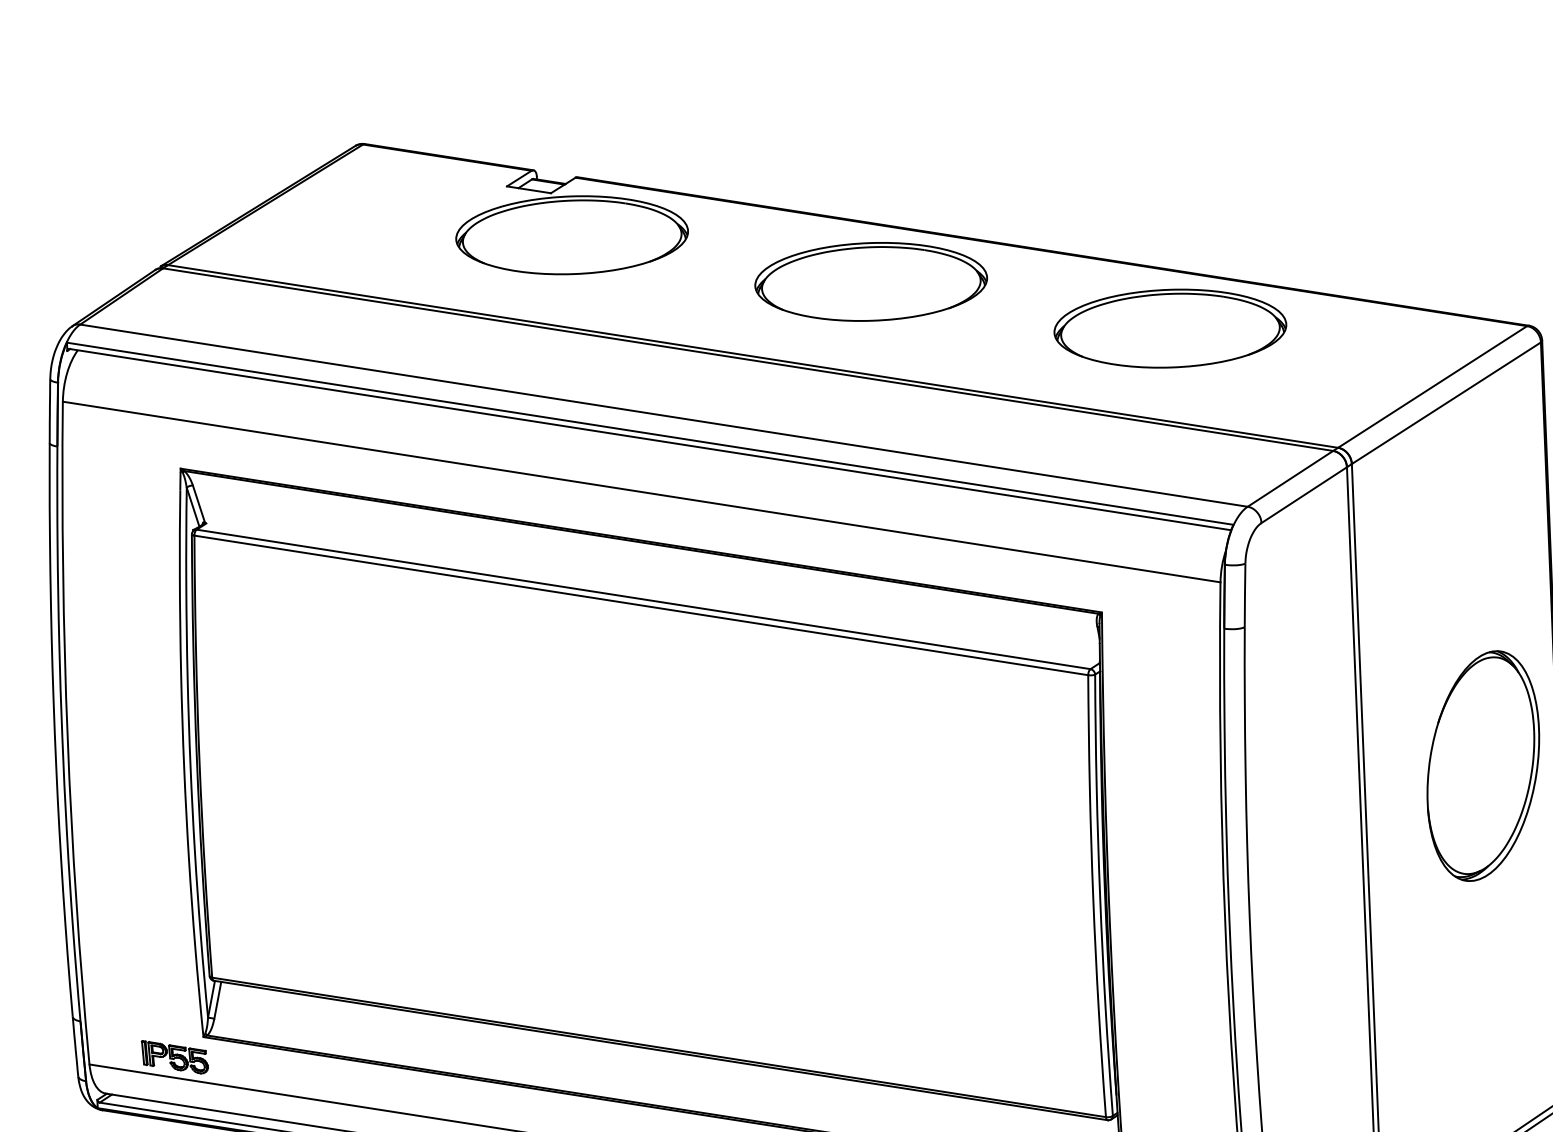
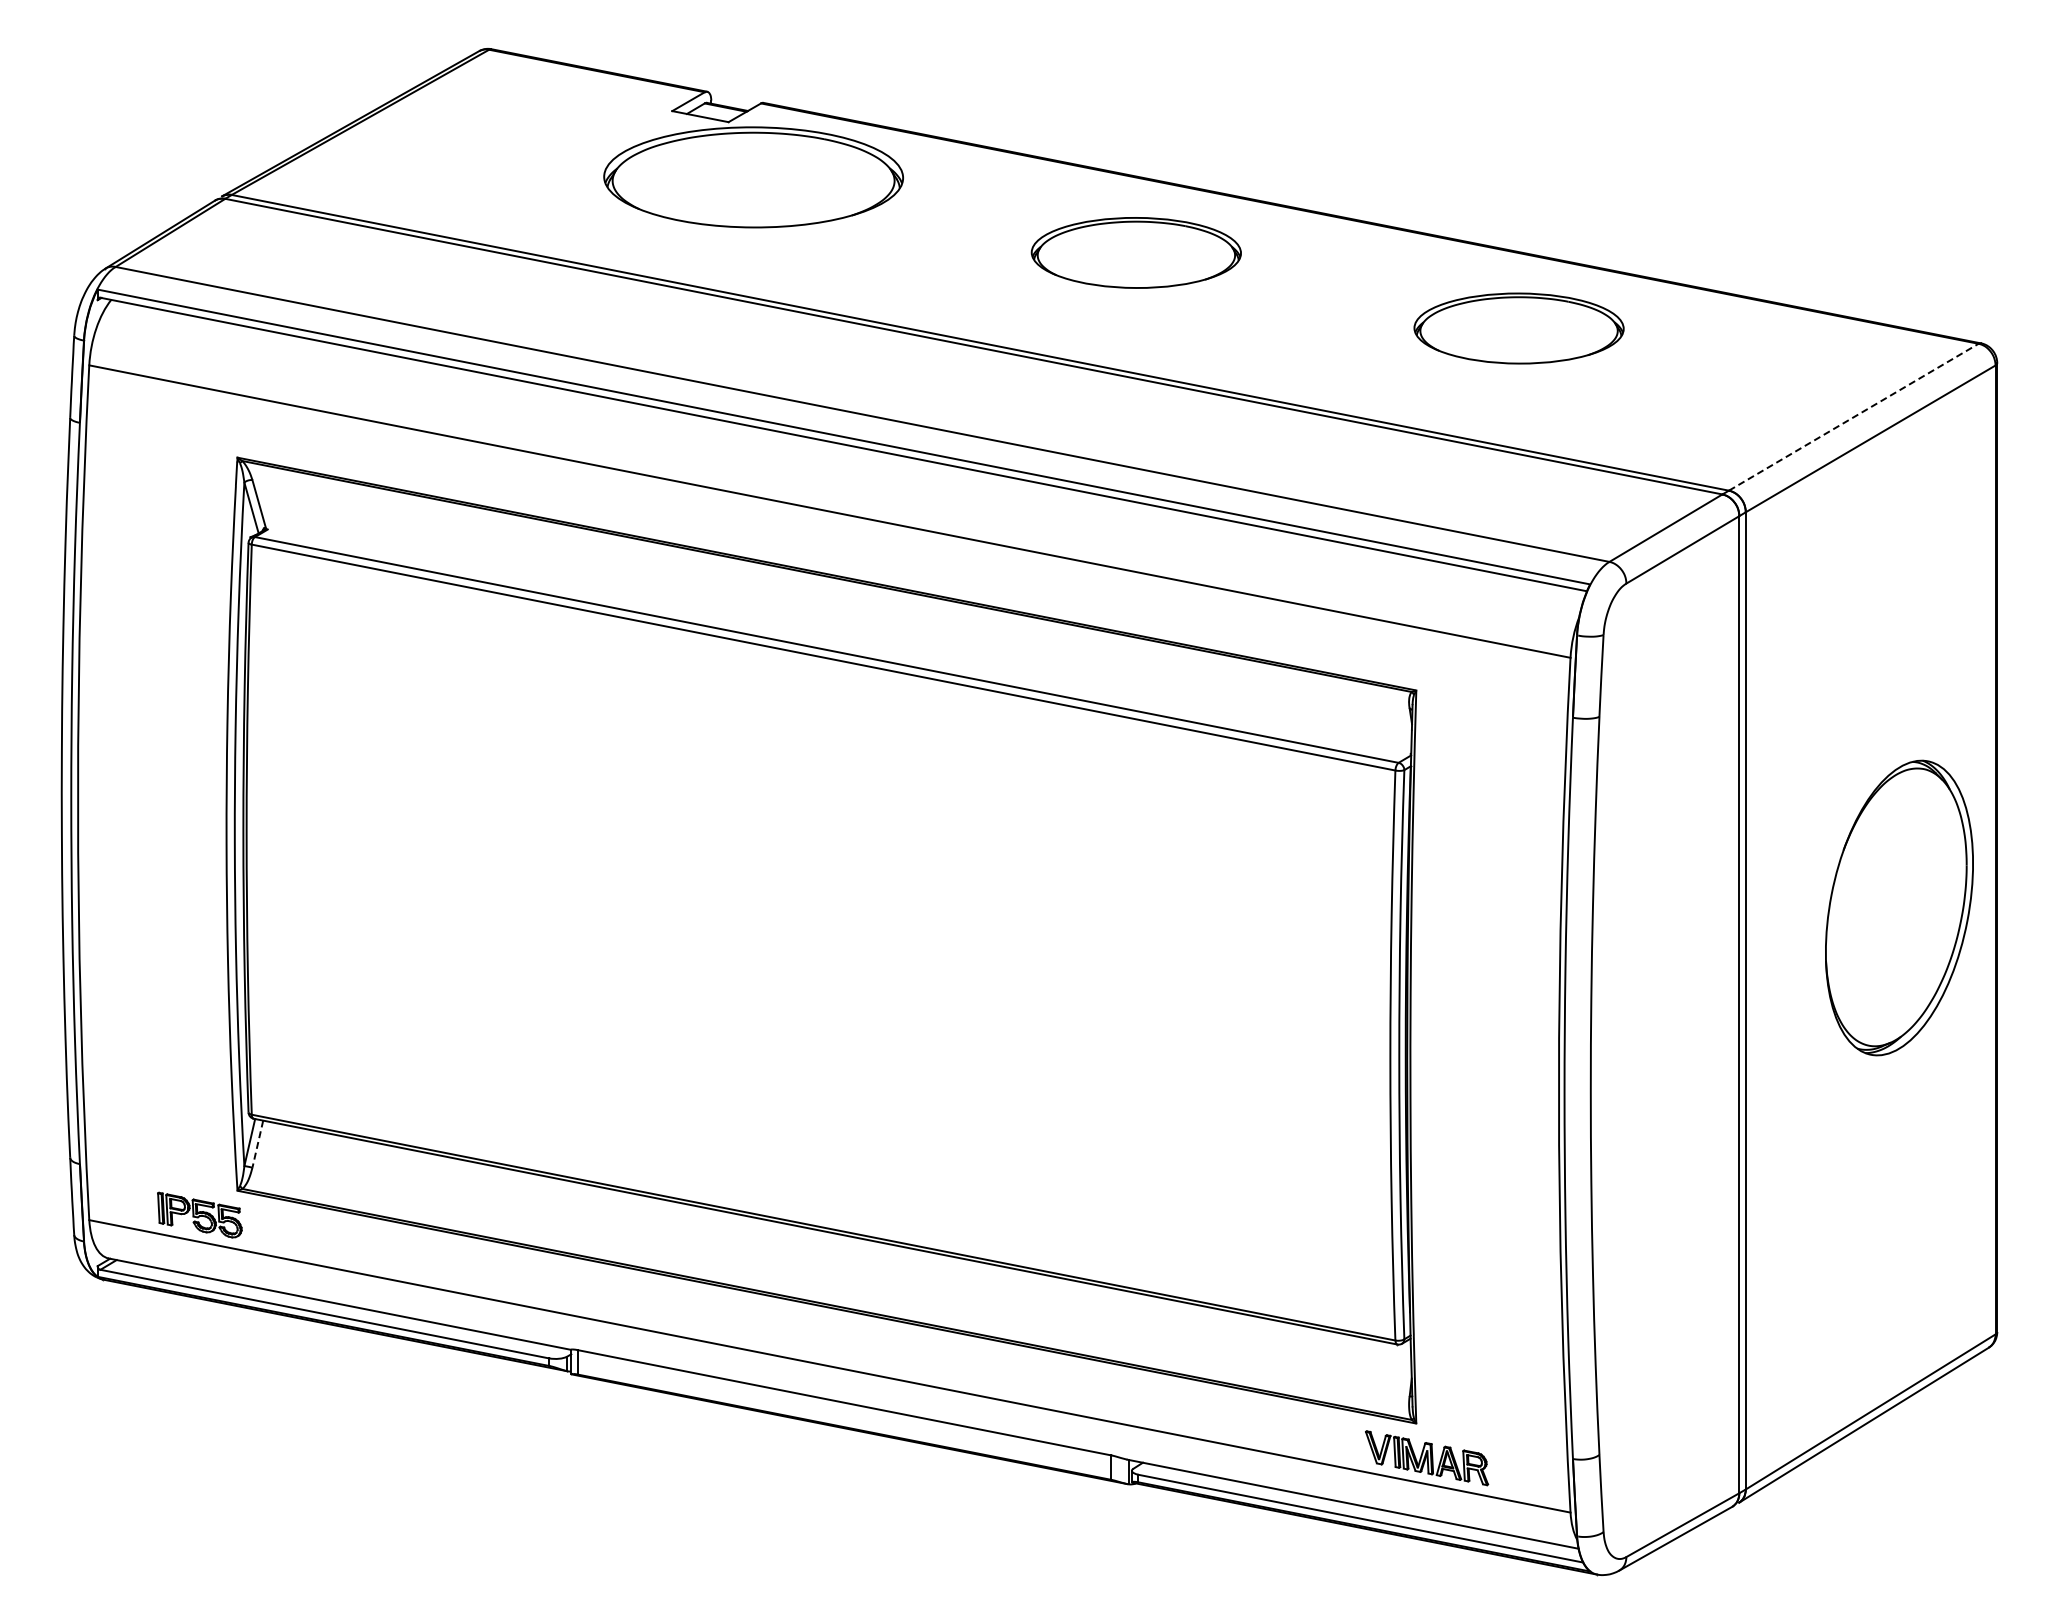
part: (871, 281) -> (1136, 252), size x0.7
part: (1169, 328) -> (1518, 328), size x0.7
line: (1432, 387) -> (1853, 417), solid -> dashed
line: (217, 1000) -> (257, 1144), solid -> dashed

